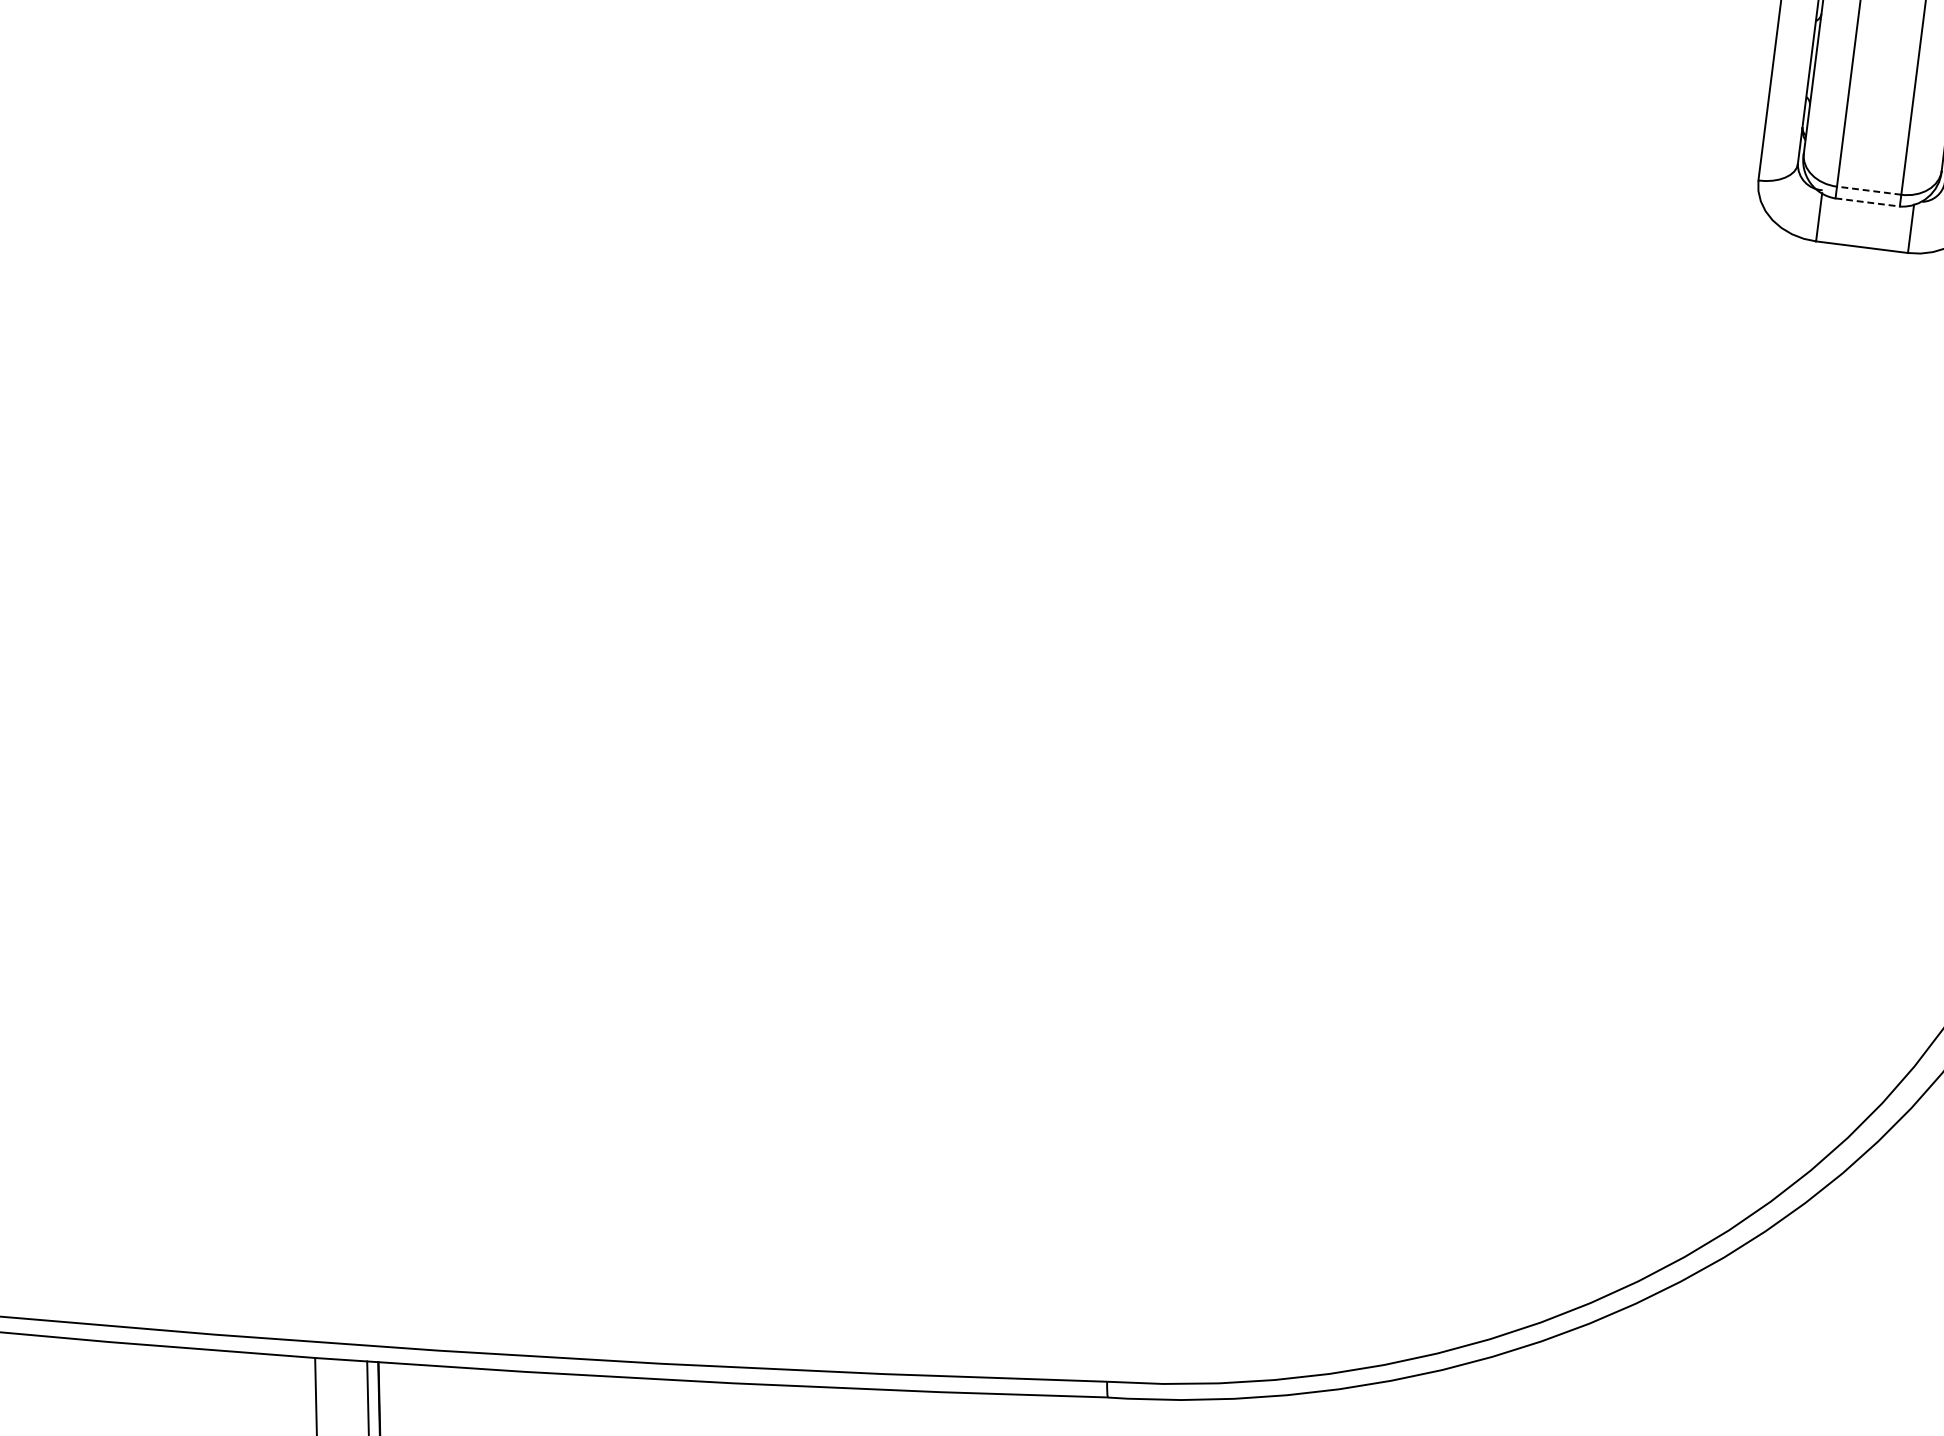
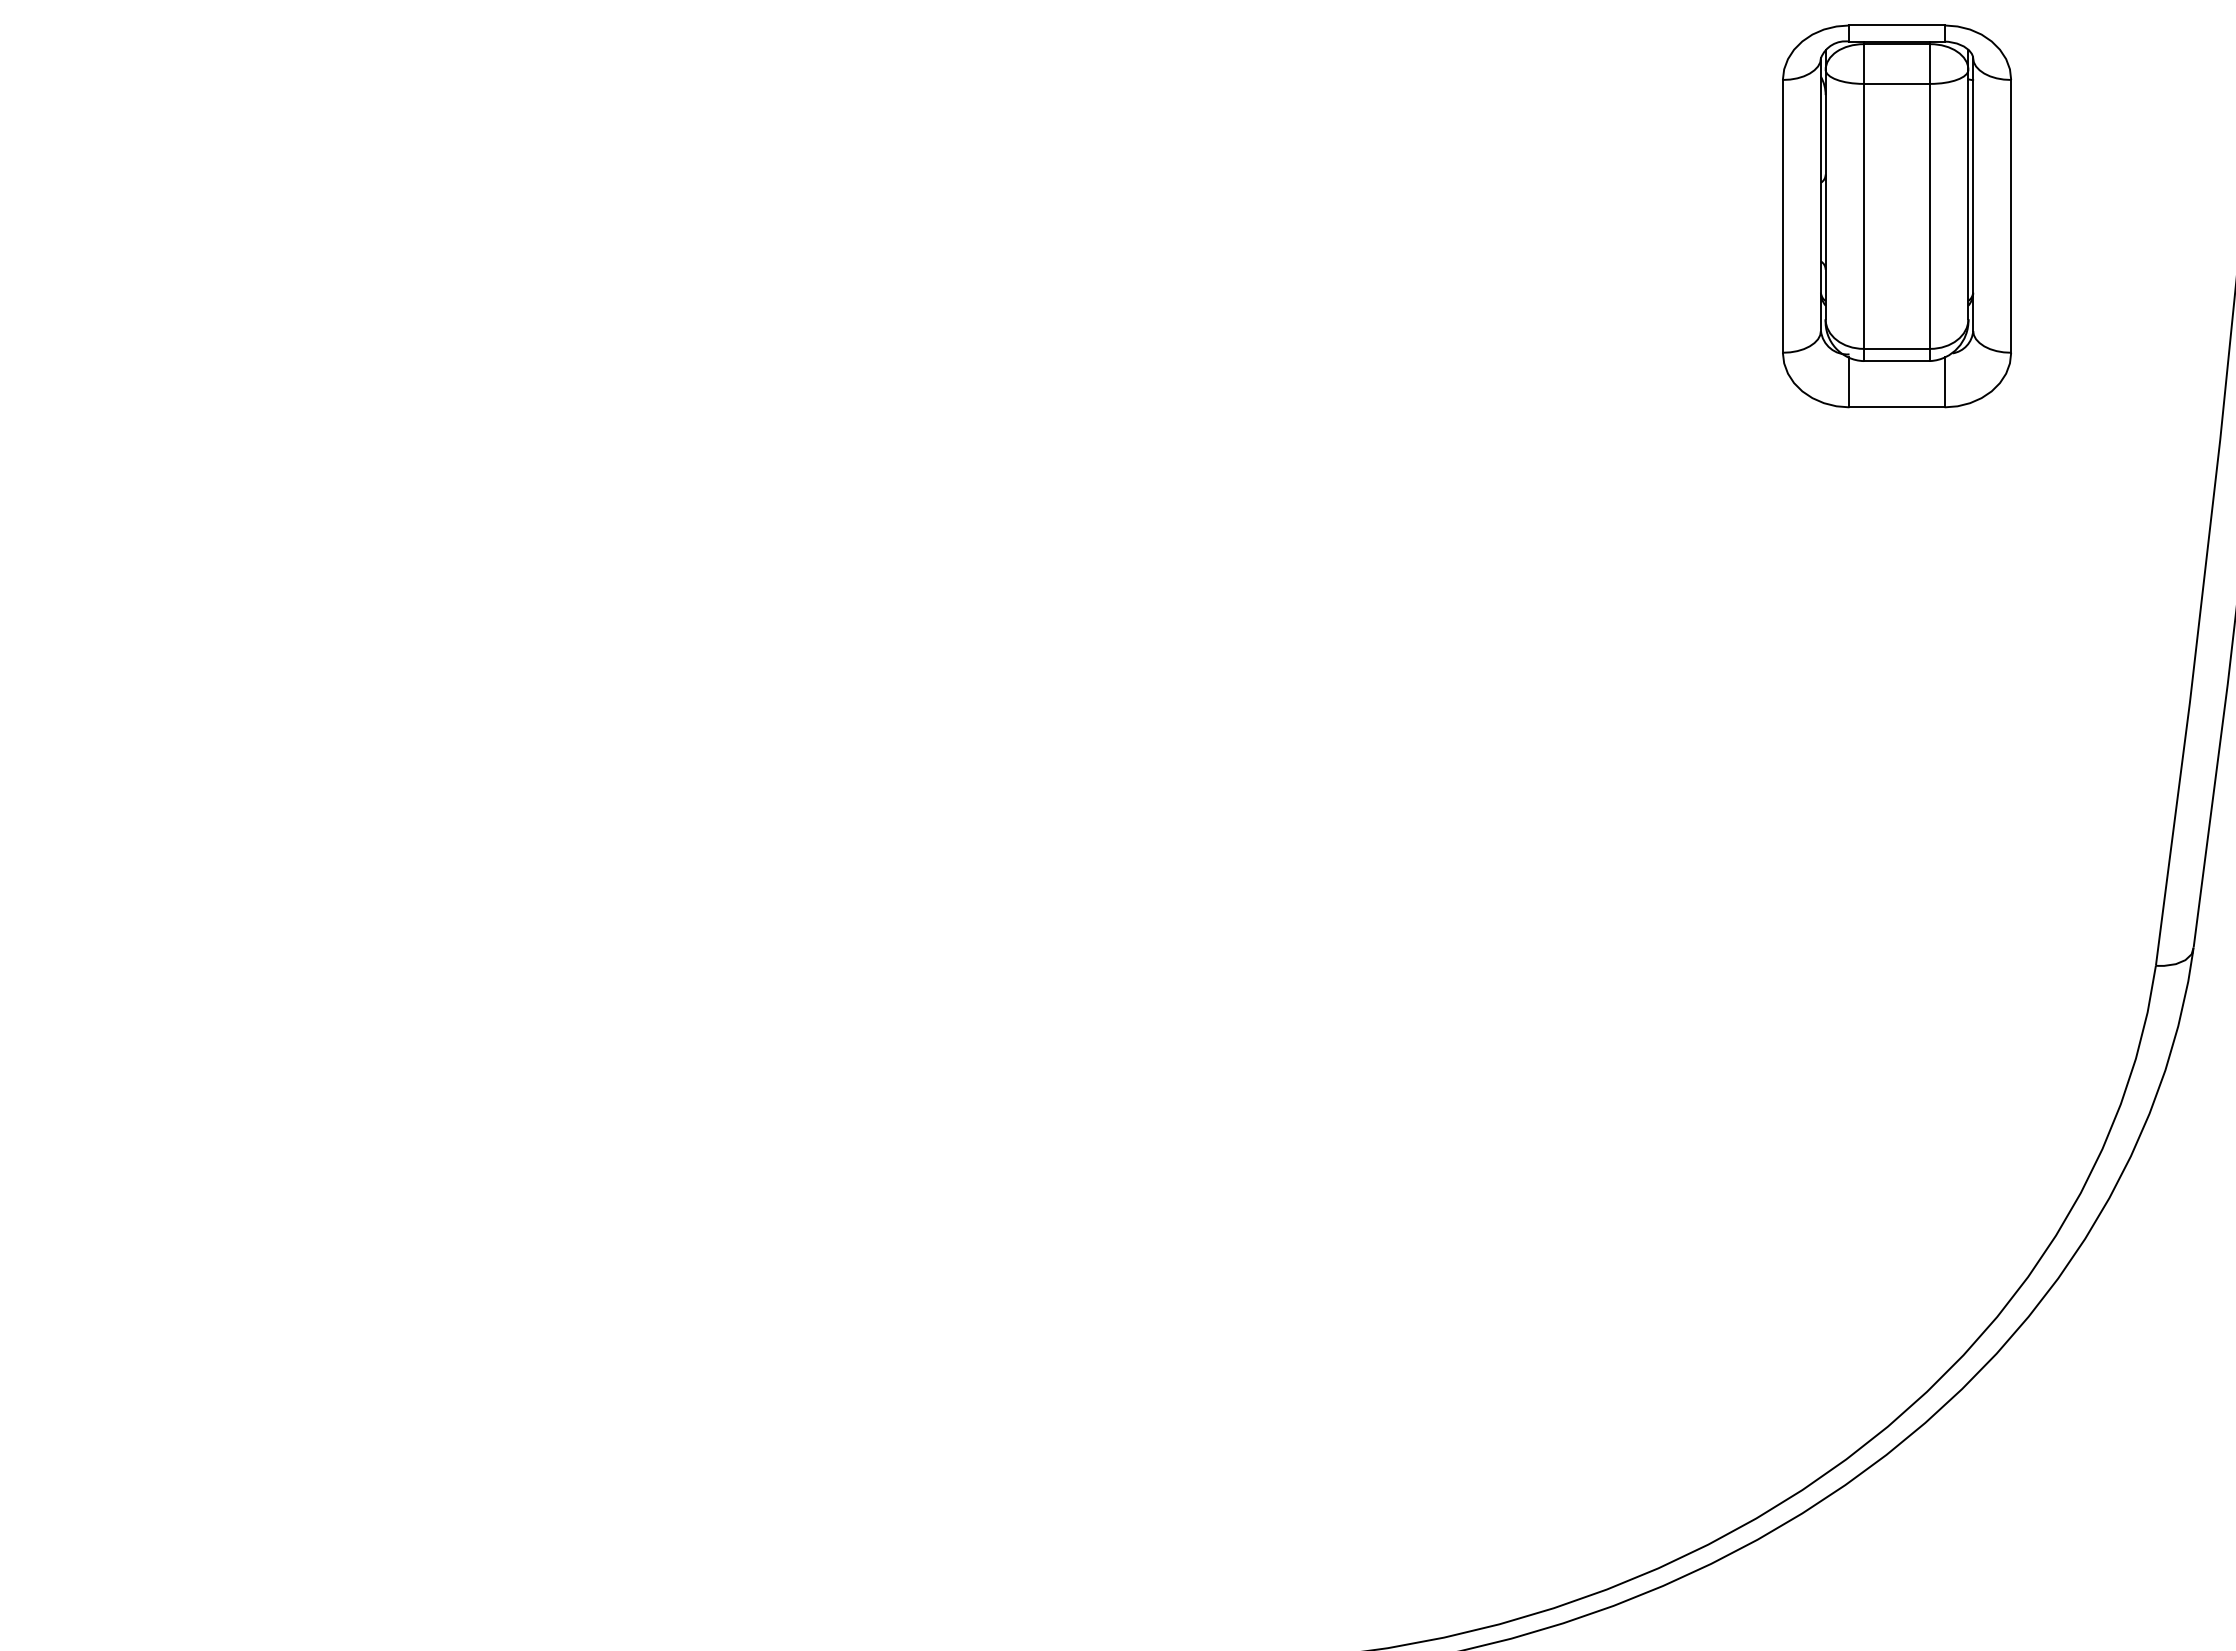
line: (1868, 190) -> (1896, 348), dashed -> solid
line: (1868, 202) -> (1897, 361), dashed -> solid

